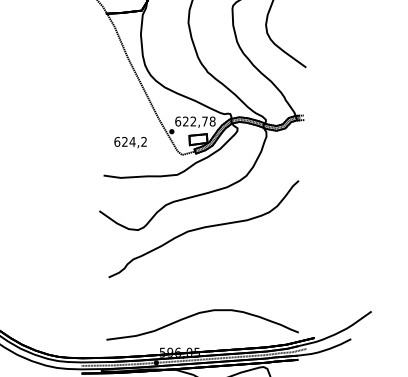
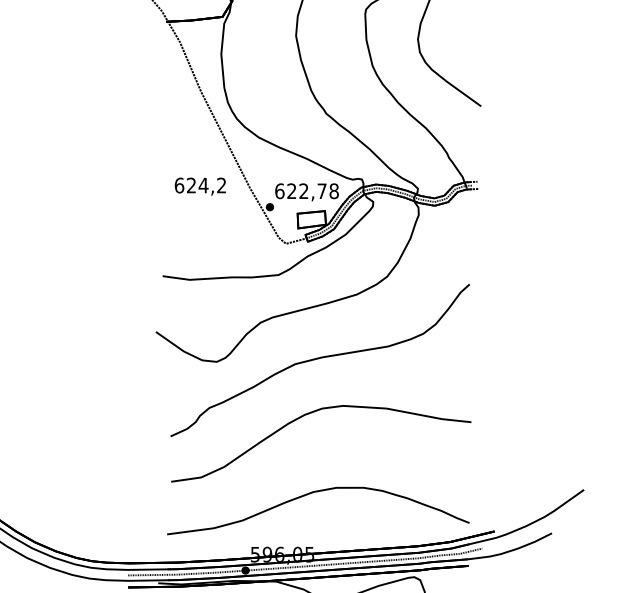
text: (130, 142) -> (200, 186), moved
curve: (198, 263) -> (311, 414), added

